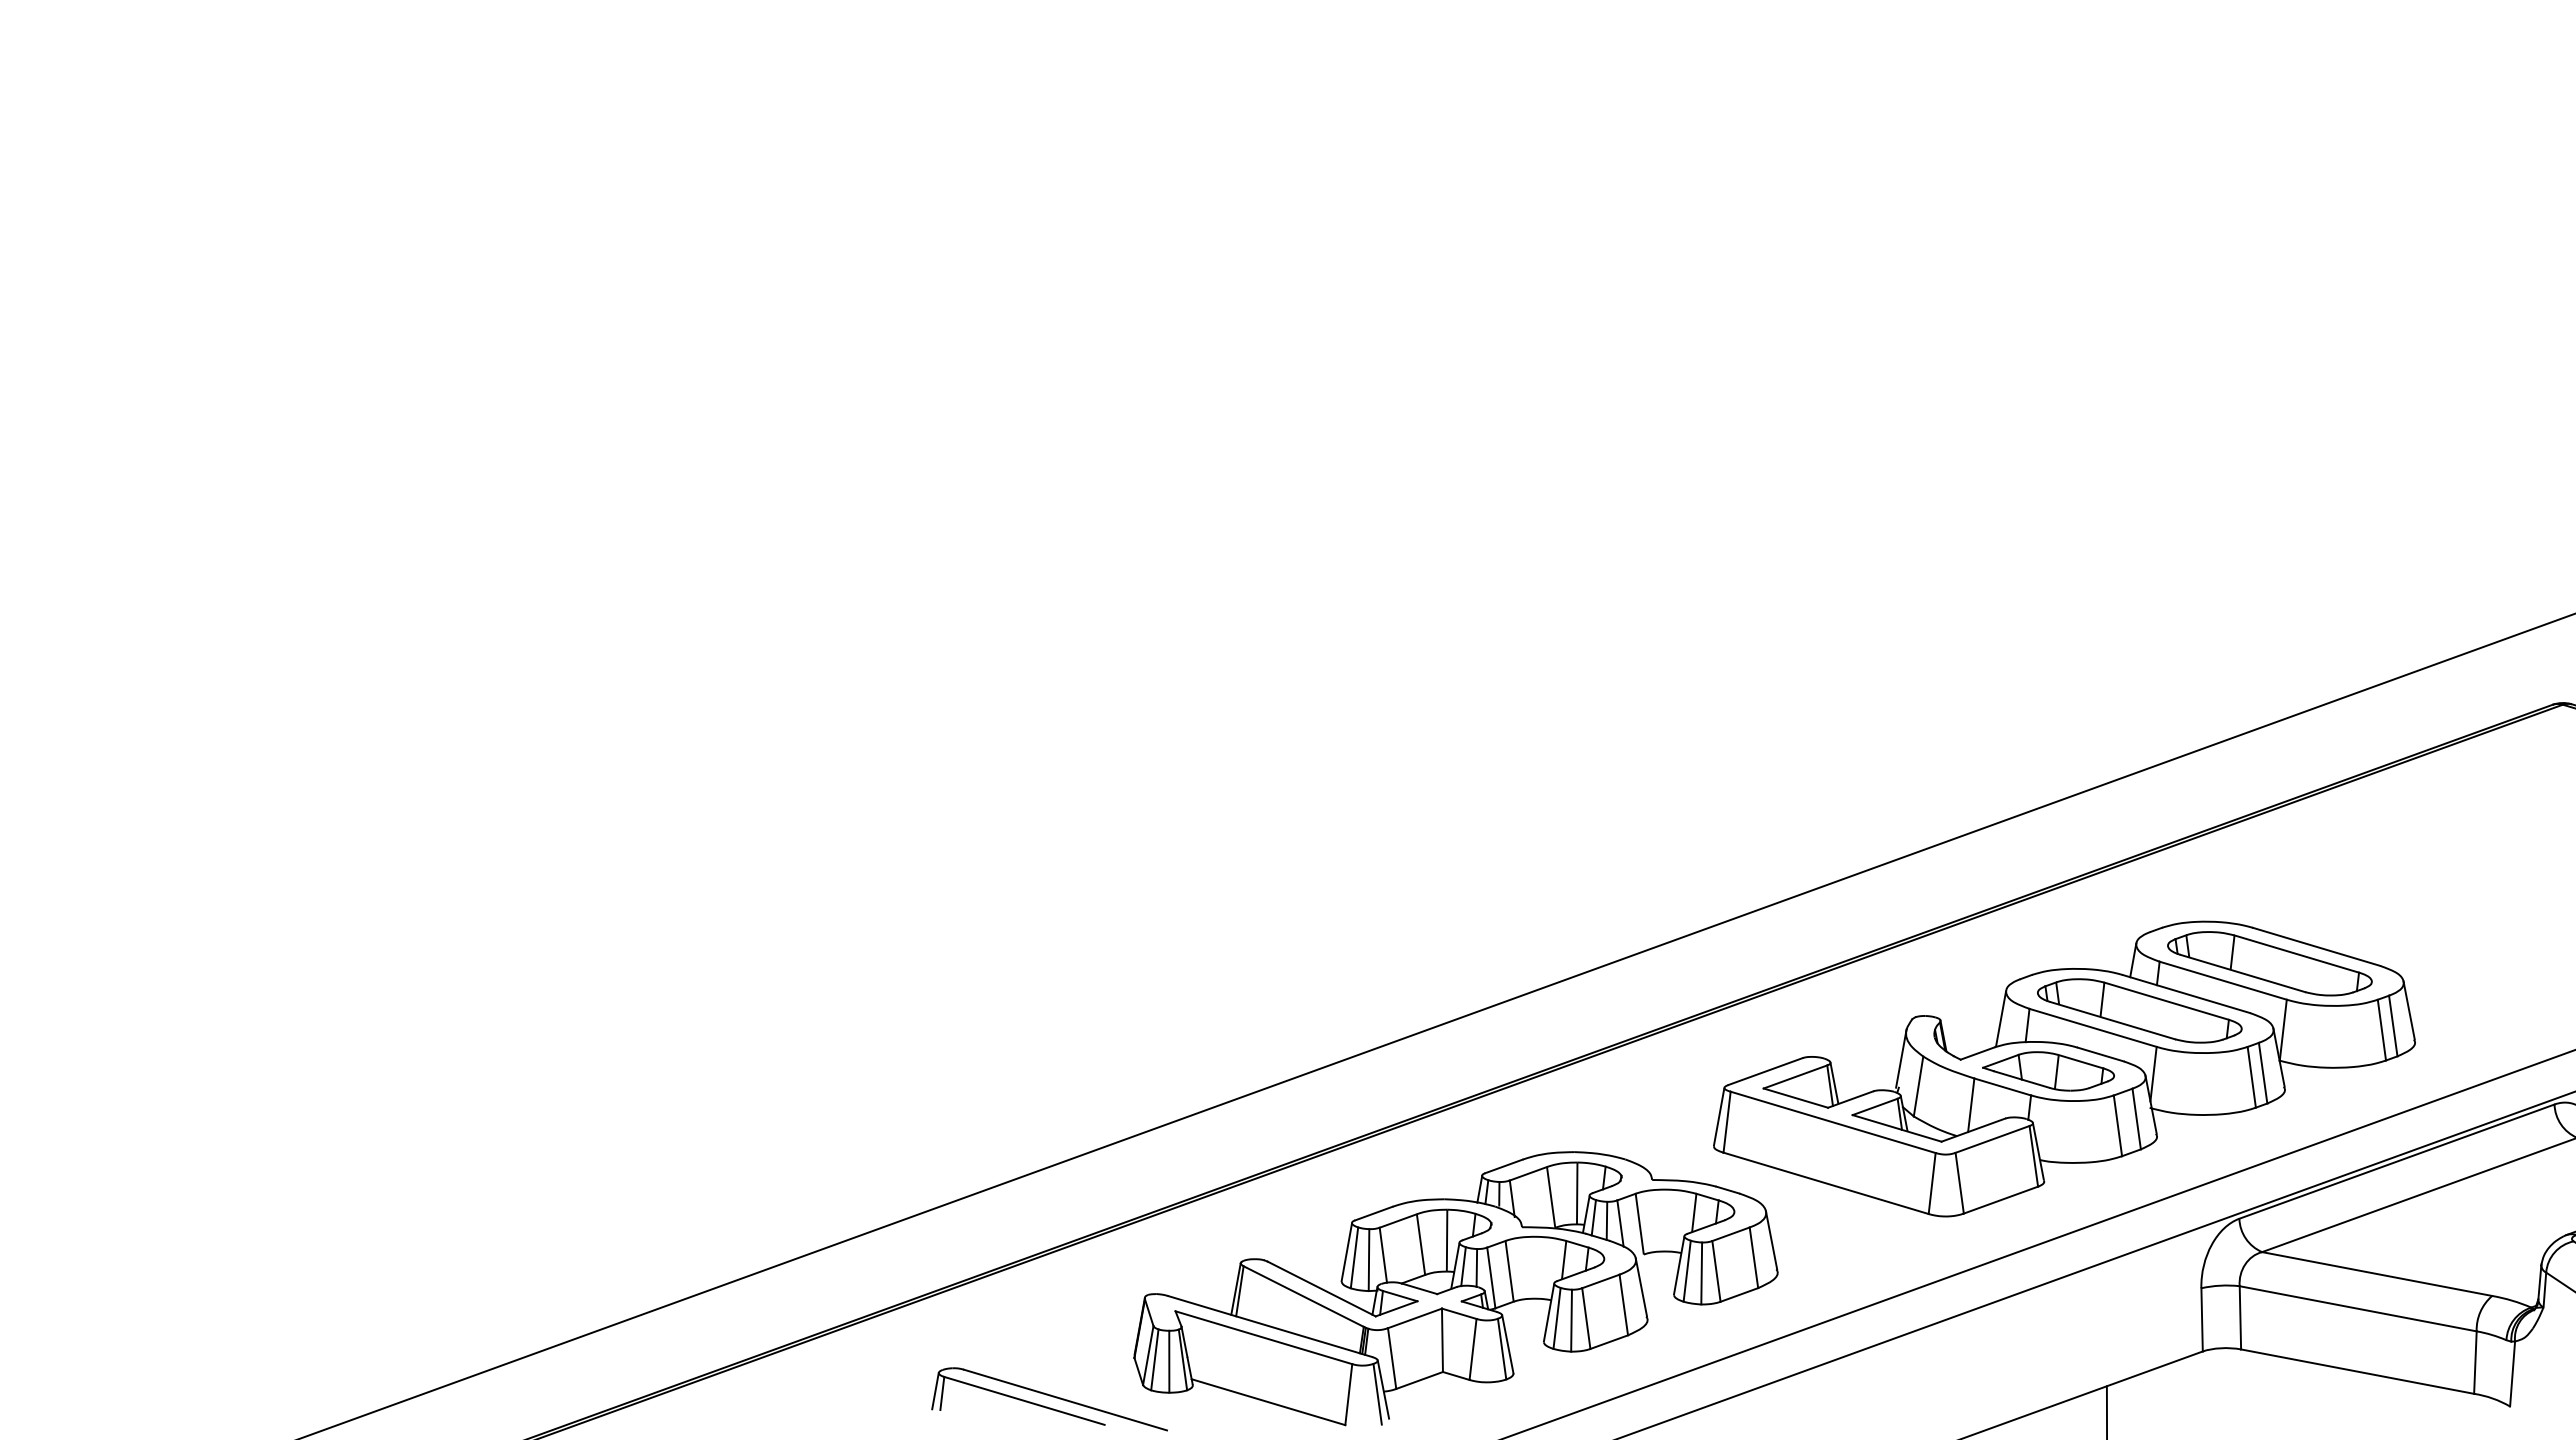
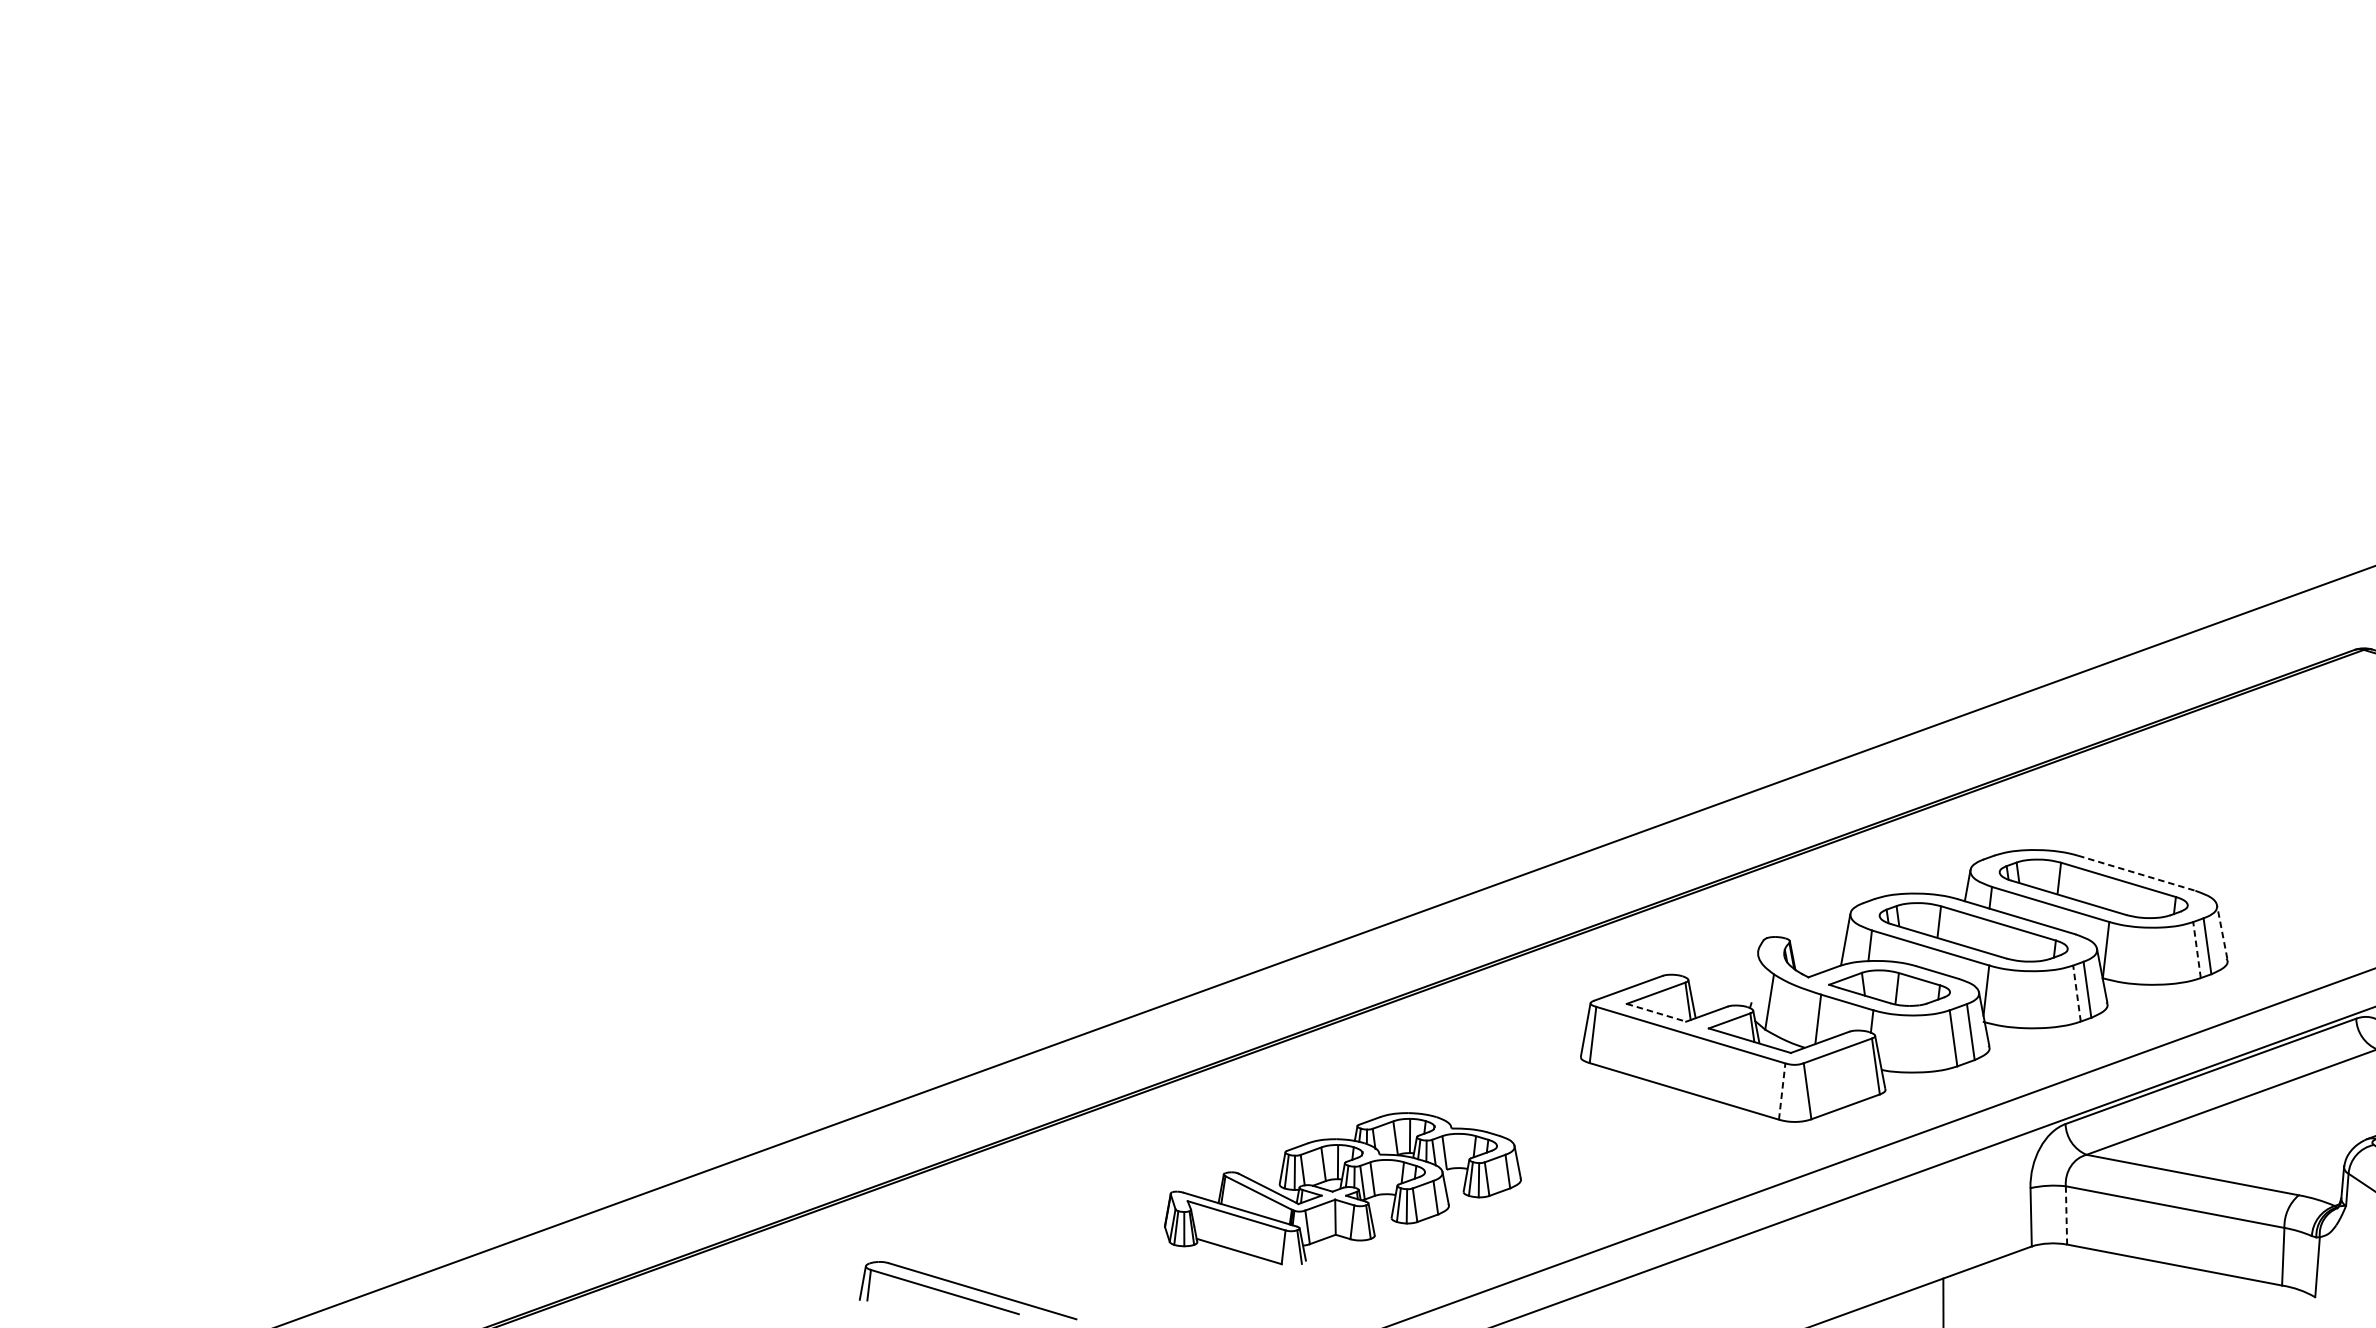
line: (2317, 947) -> (2137, 873), solid -> dashed
line: (2409, 1010) -> (2222, 931), solid -> dashed
line: (2381, 1030) -> (2196, 950), solid -> dashed
line: (1901, 1058) -> (1753, 976), removed
line: (2251, 1077) -> (2076, 993), solid -> dashed
line: (1795, 1098) -> (1656, 1013), solid -> dashed
line: (1932, 1183) -> (1782, 1091), solid -> dashed
part: (1455, 1288) -> (1342, 1188), size x0.6
line: (2240, 1317) -> (2066, 1215), solid -> dashed

